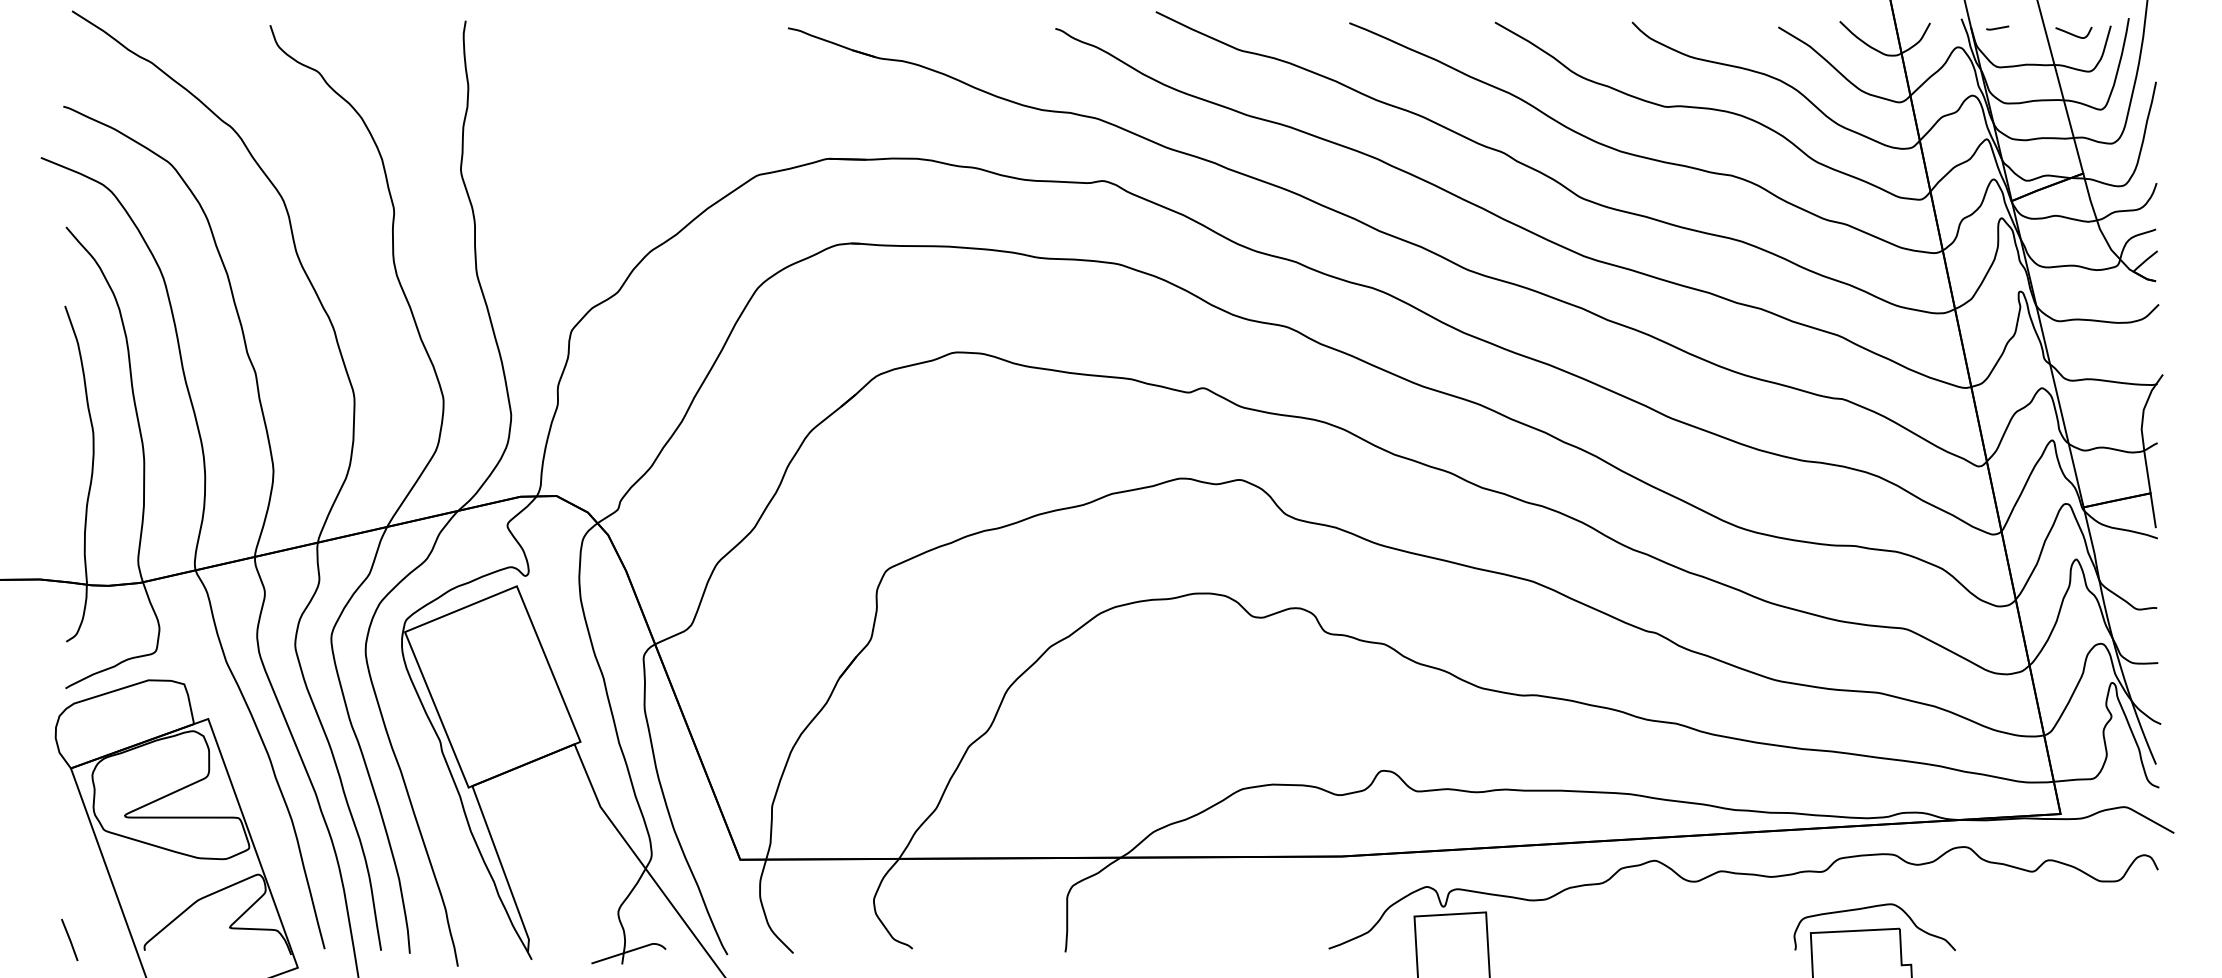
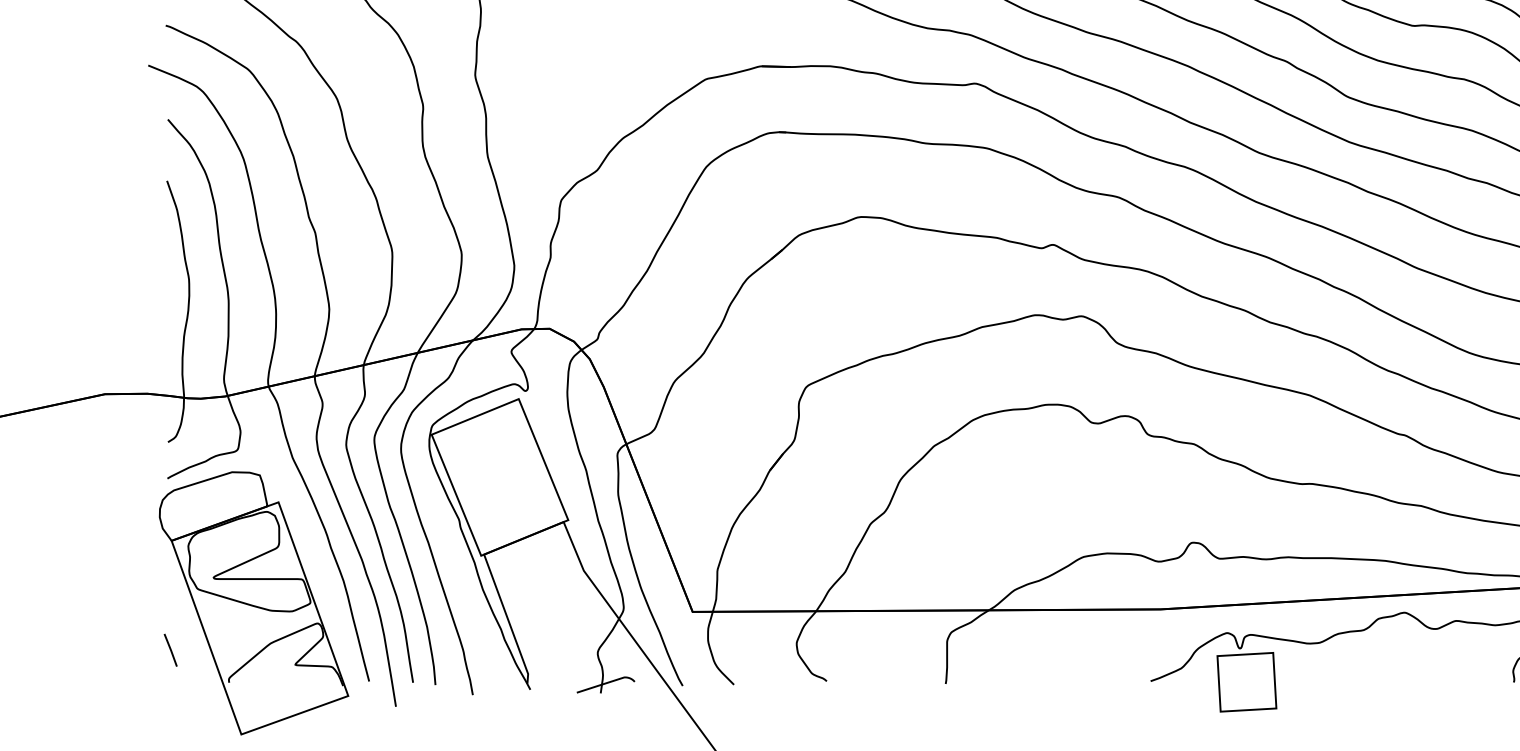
line: (69, 940) -> (170, 650), moved

